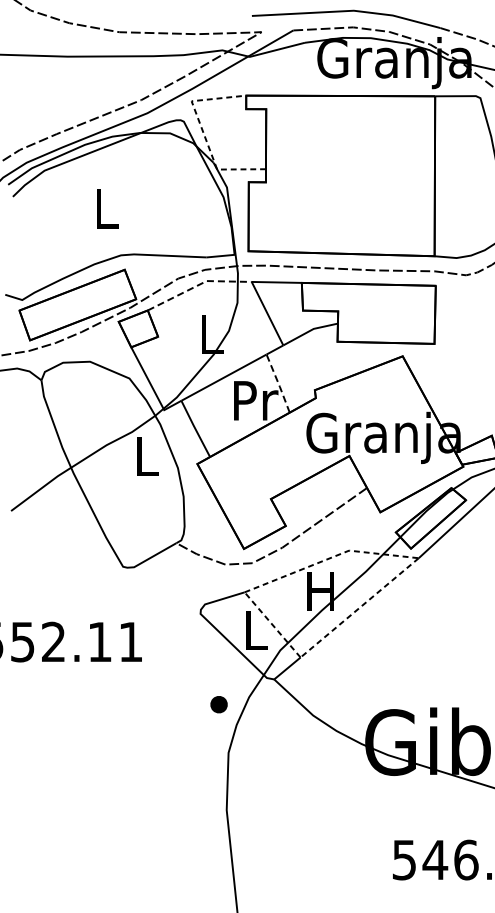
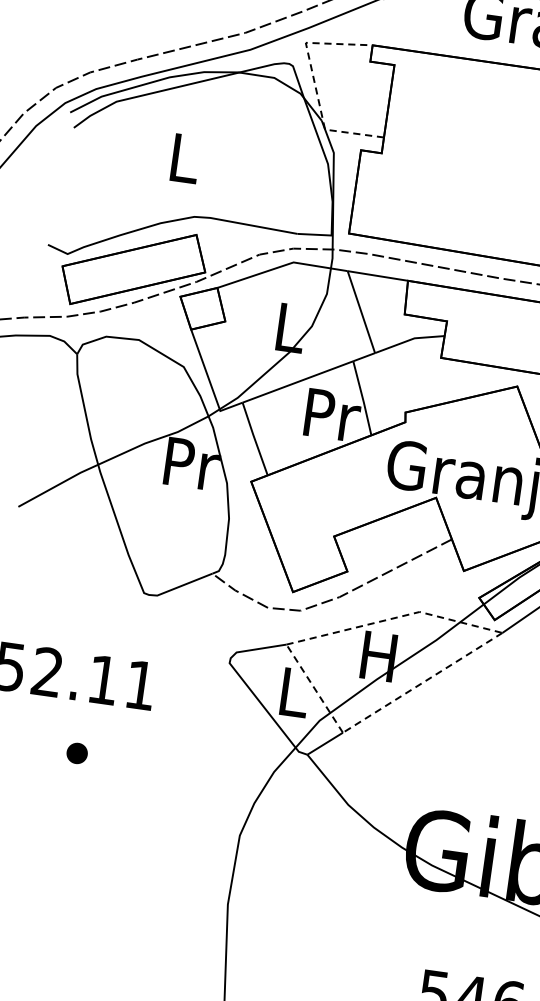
line: (197, 285) -> (281, 266), dashed -> solid
line: (278, 383) -> (362, 398), dashed -> solid
text: (147, 456) -> (192, 464), L -> Pr
part: (218, 704) -> (76, 753), moved

